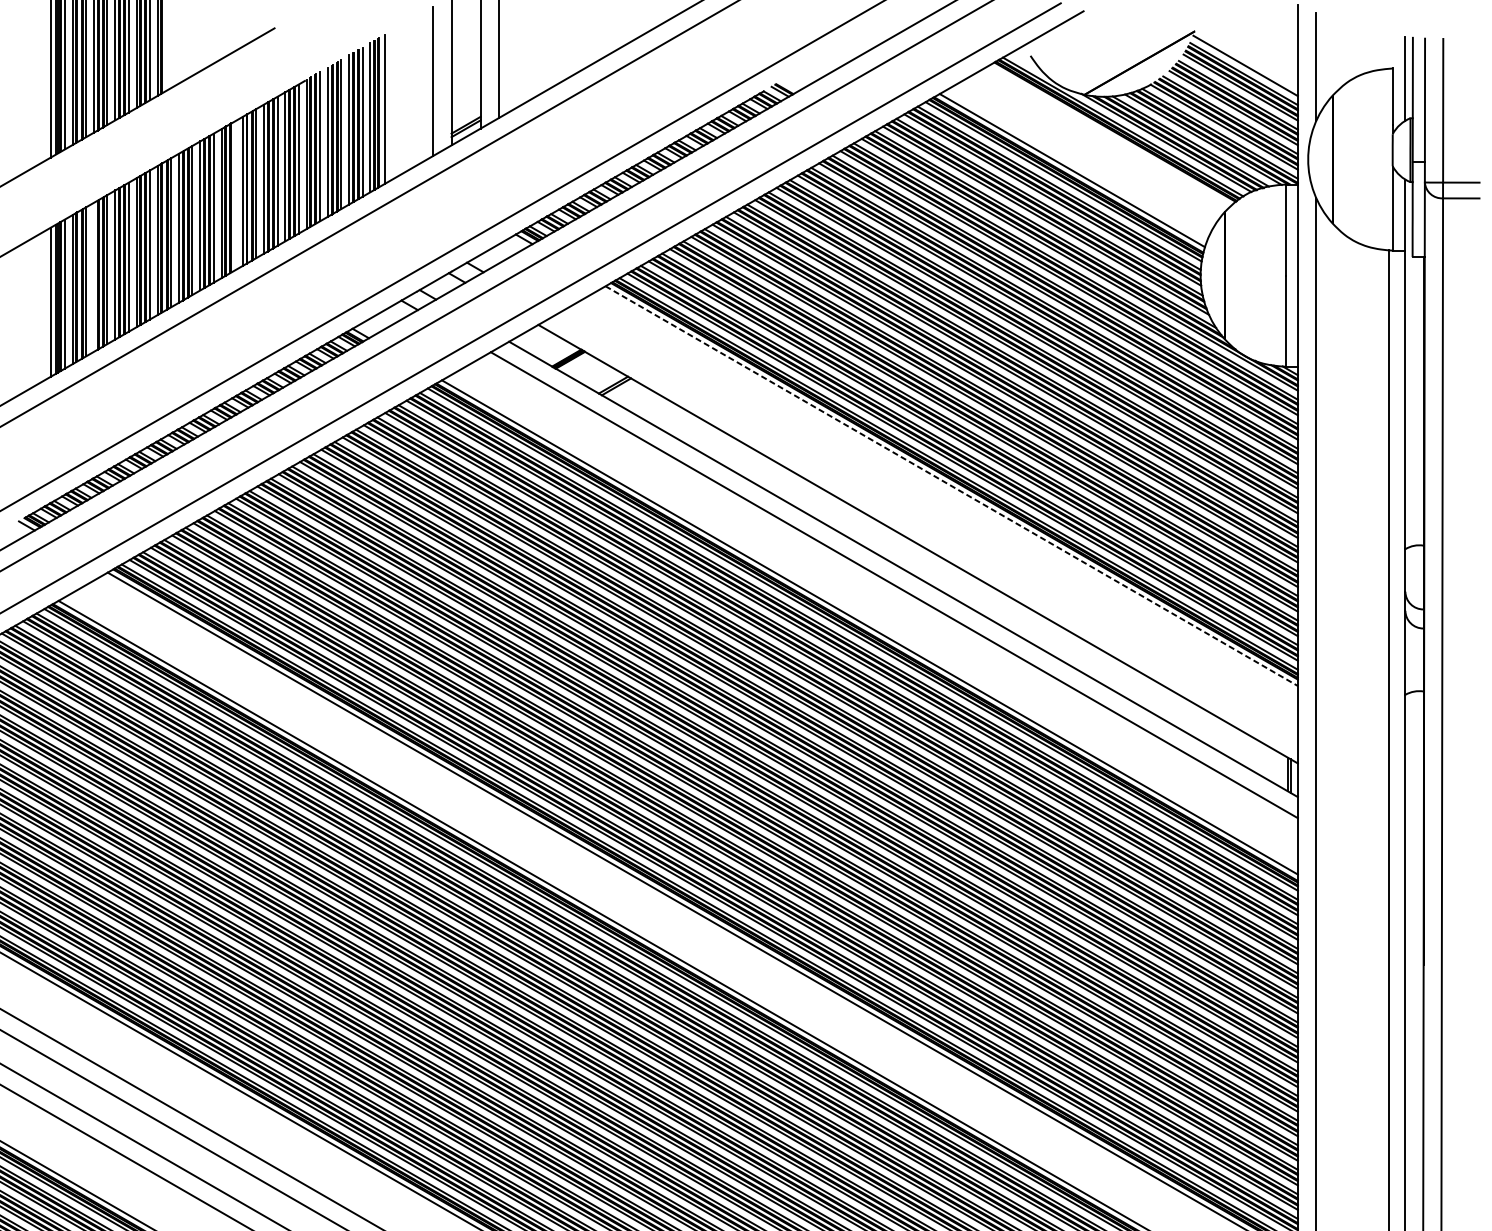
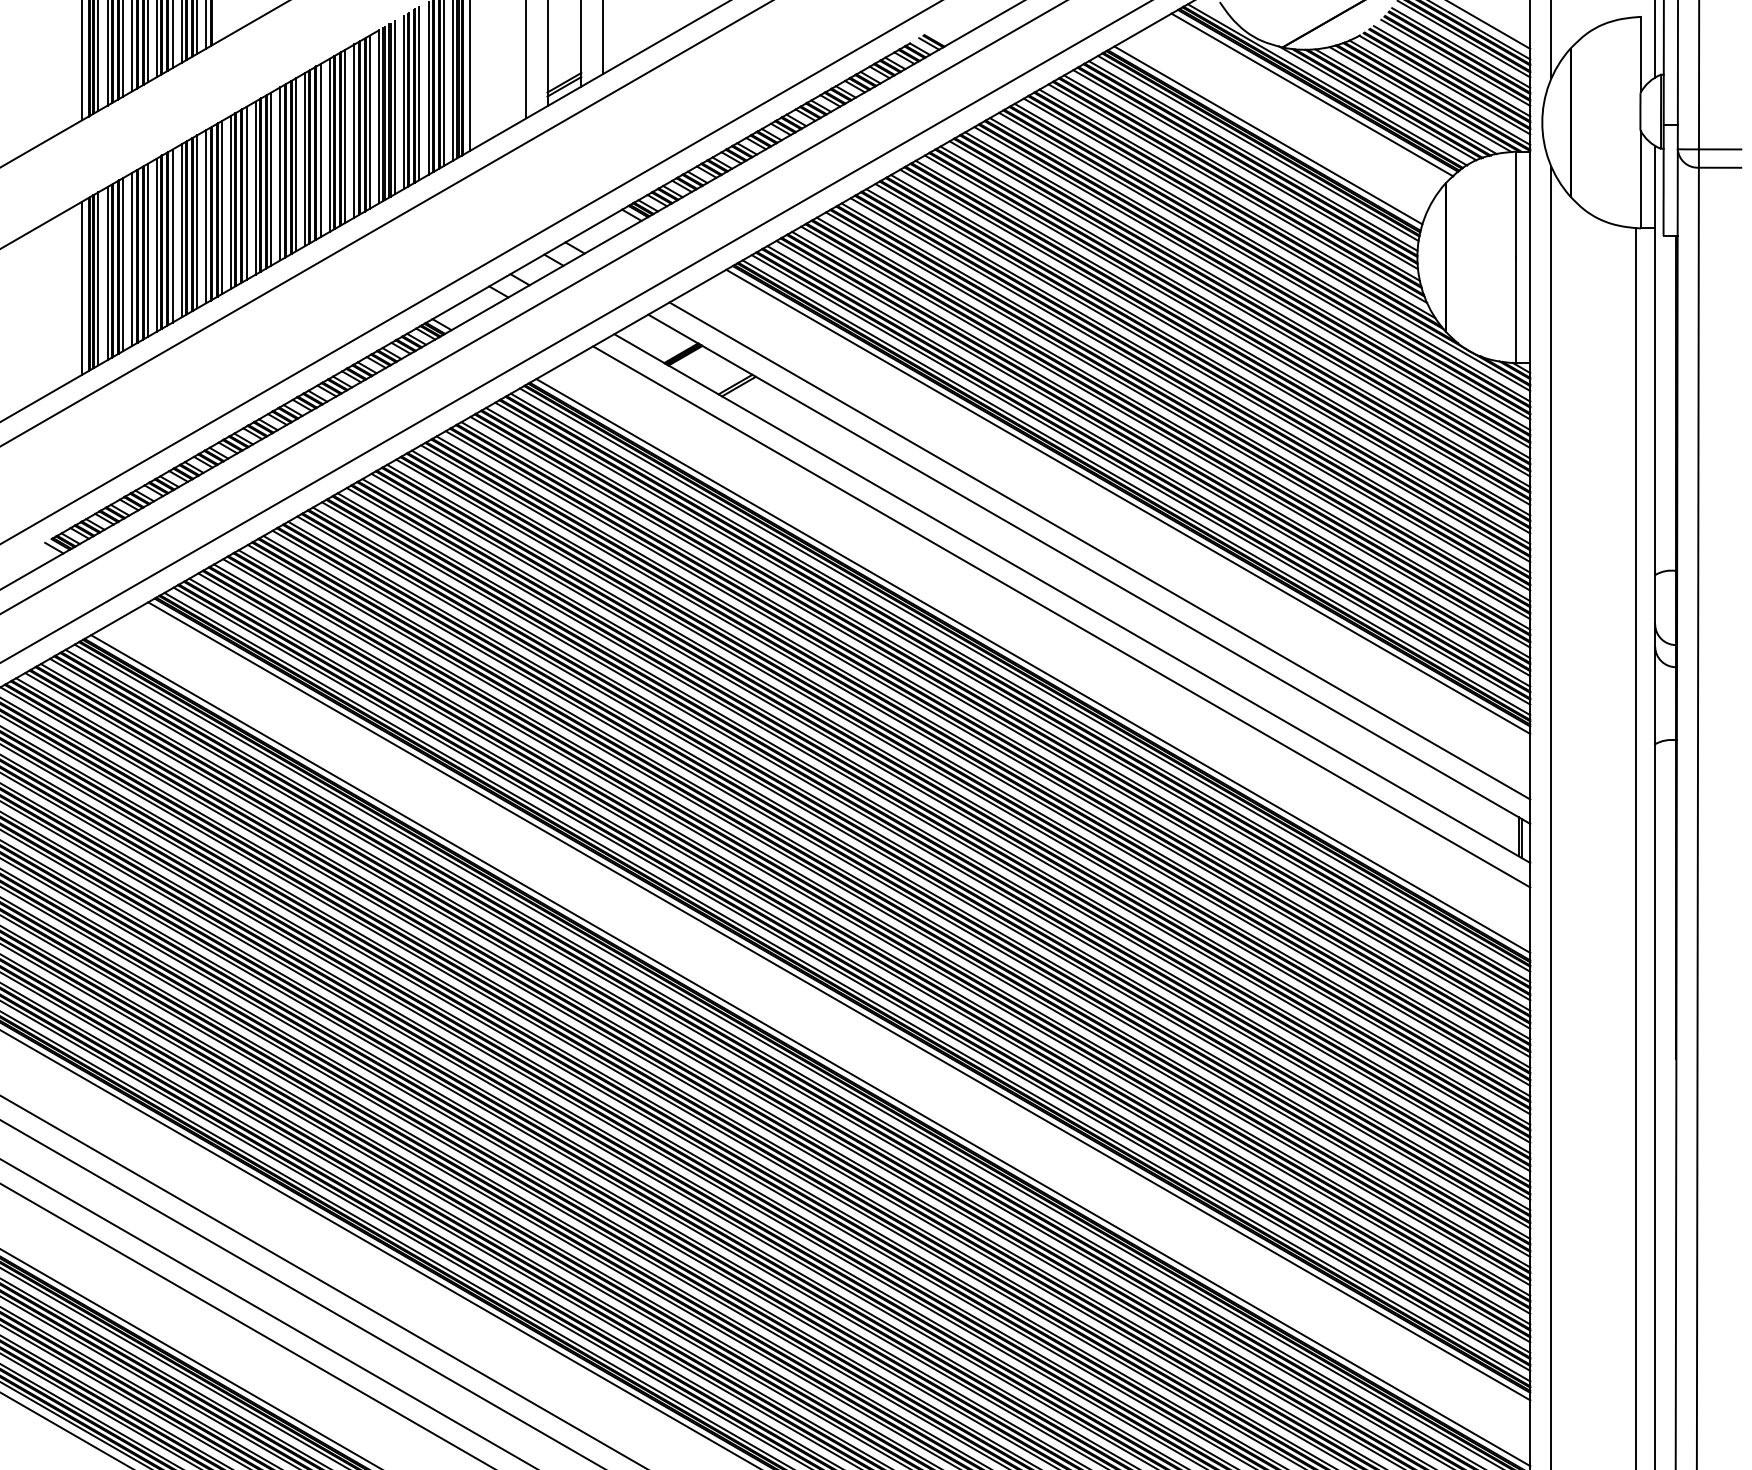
line: (1110, 135) -> (1312, 94), added
line: (235, 195) -> (296, 164), added
line: (94, 276) -> (132, 258), added
line: (951, 486) -> (1128, 502), dashed -> solid
line: (926, 527) -> (1099, 550), added

